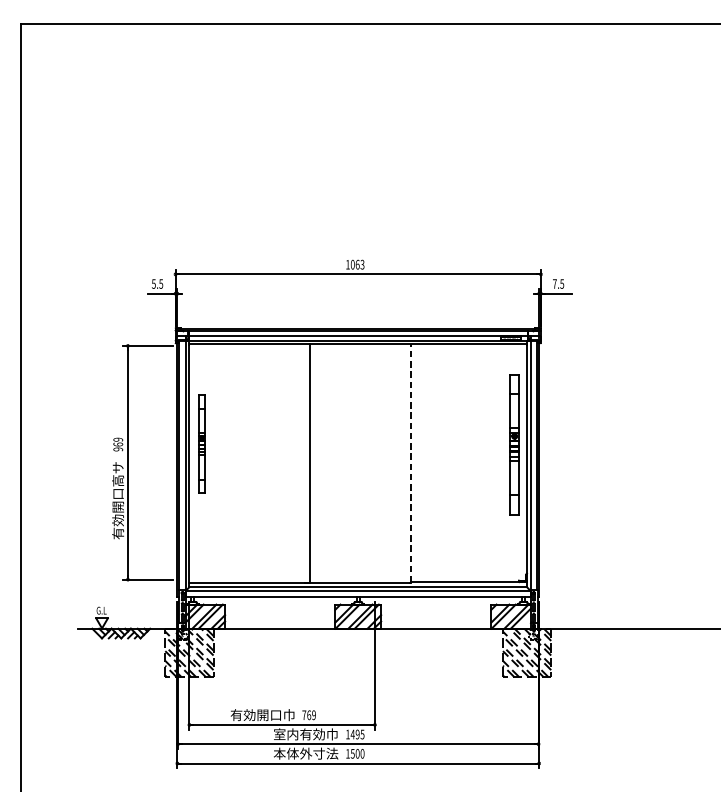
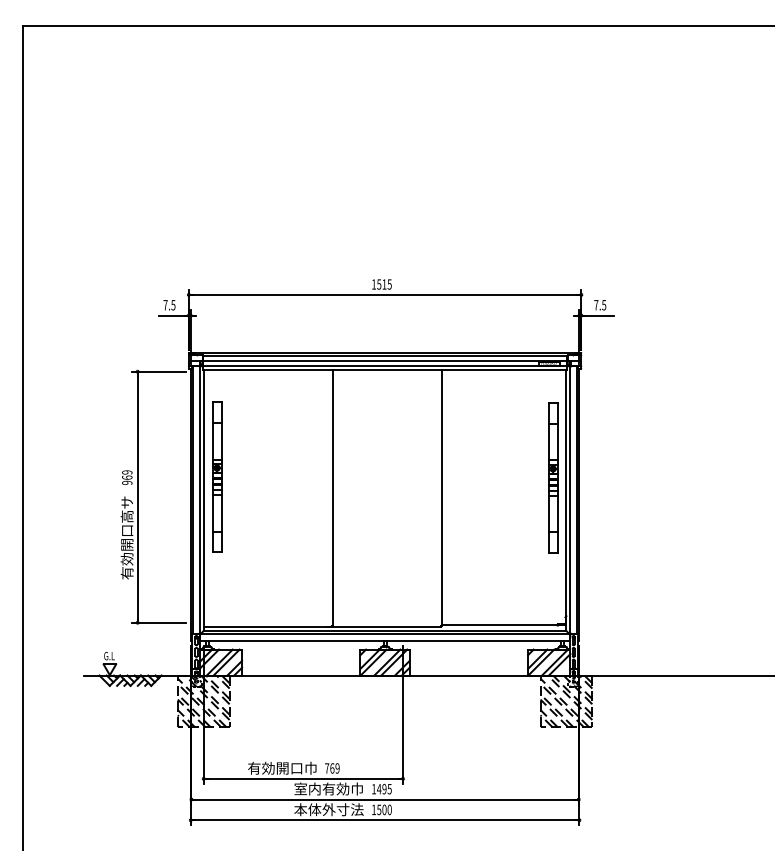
text: (357, 264) -> (384, 284), 1063 -> 1515
text: (153, 284) -> (165, 305), 5.5 -> 7.5
part: (202, 443) -> (217, 476), size x1.43
line: (411, 463) -> (442, 498), dashed -> solid

